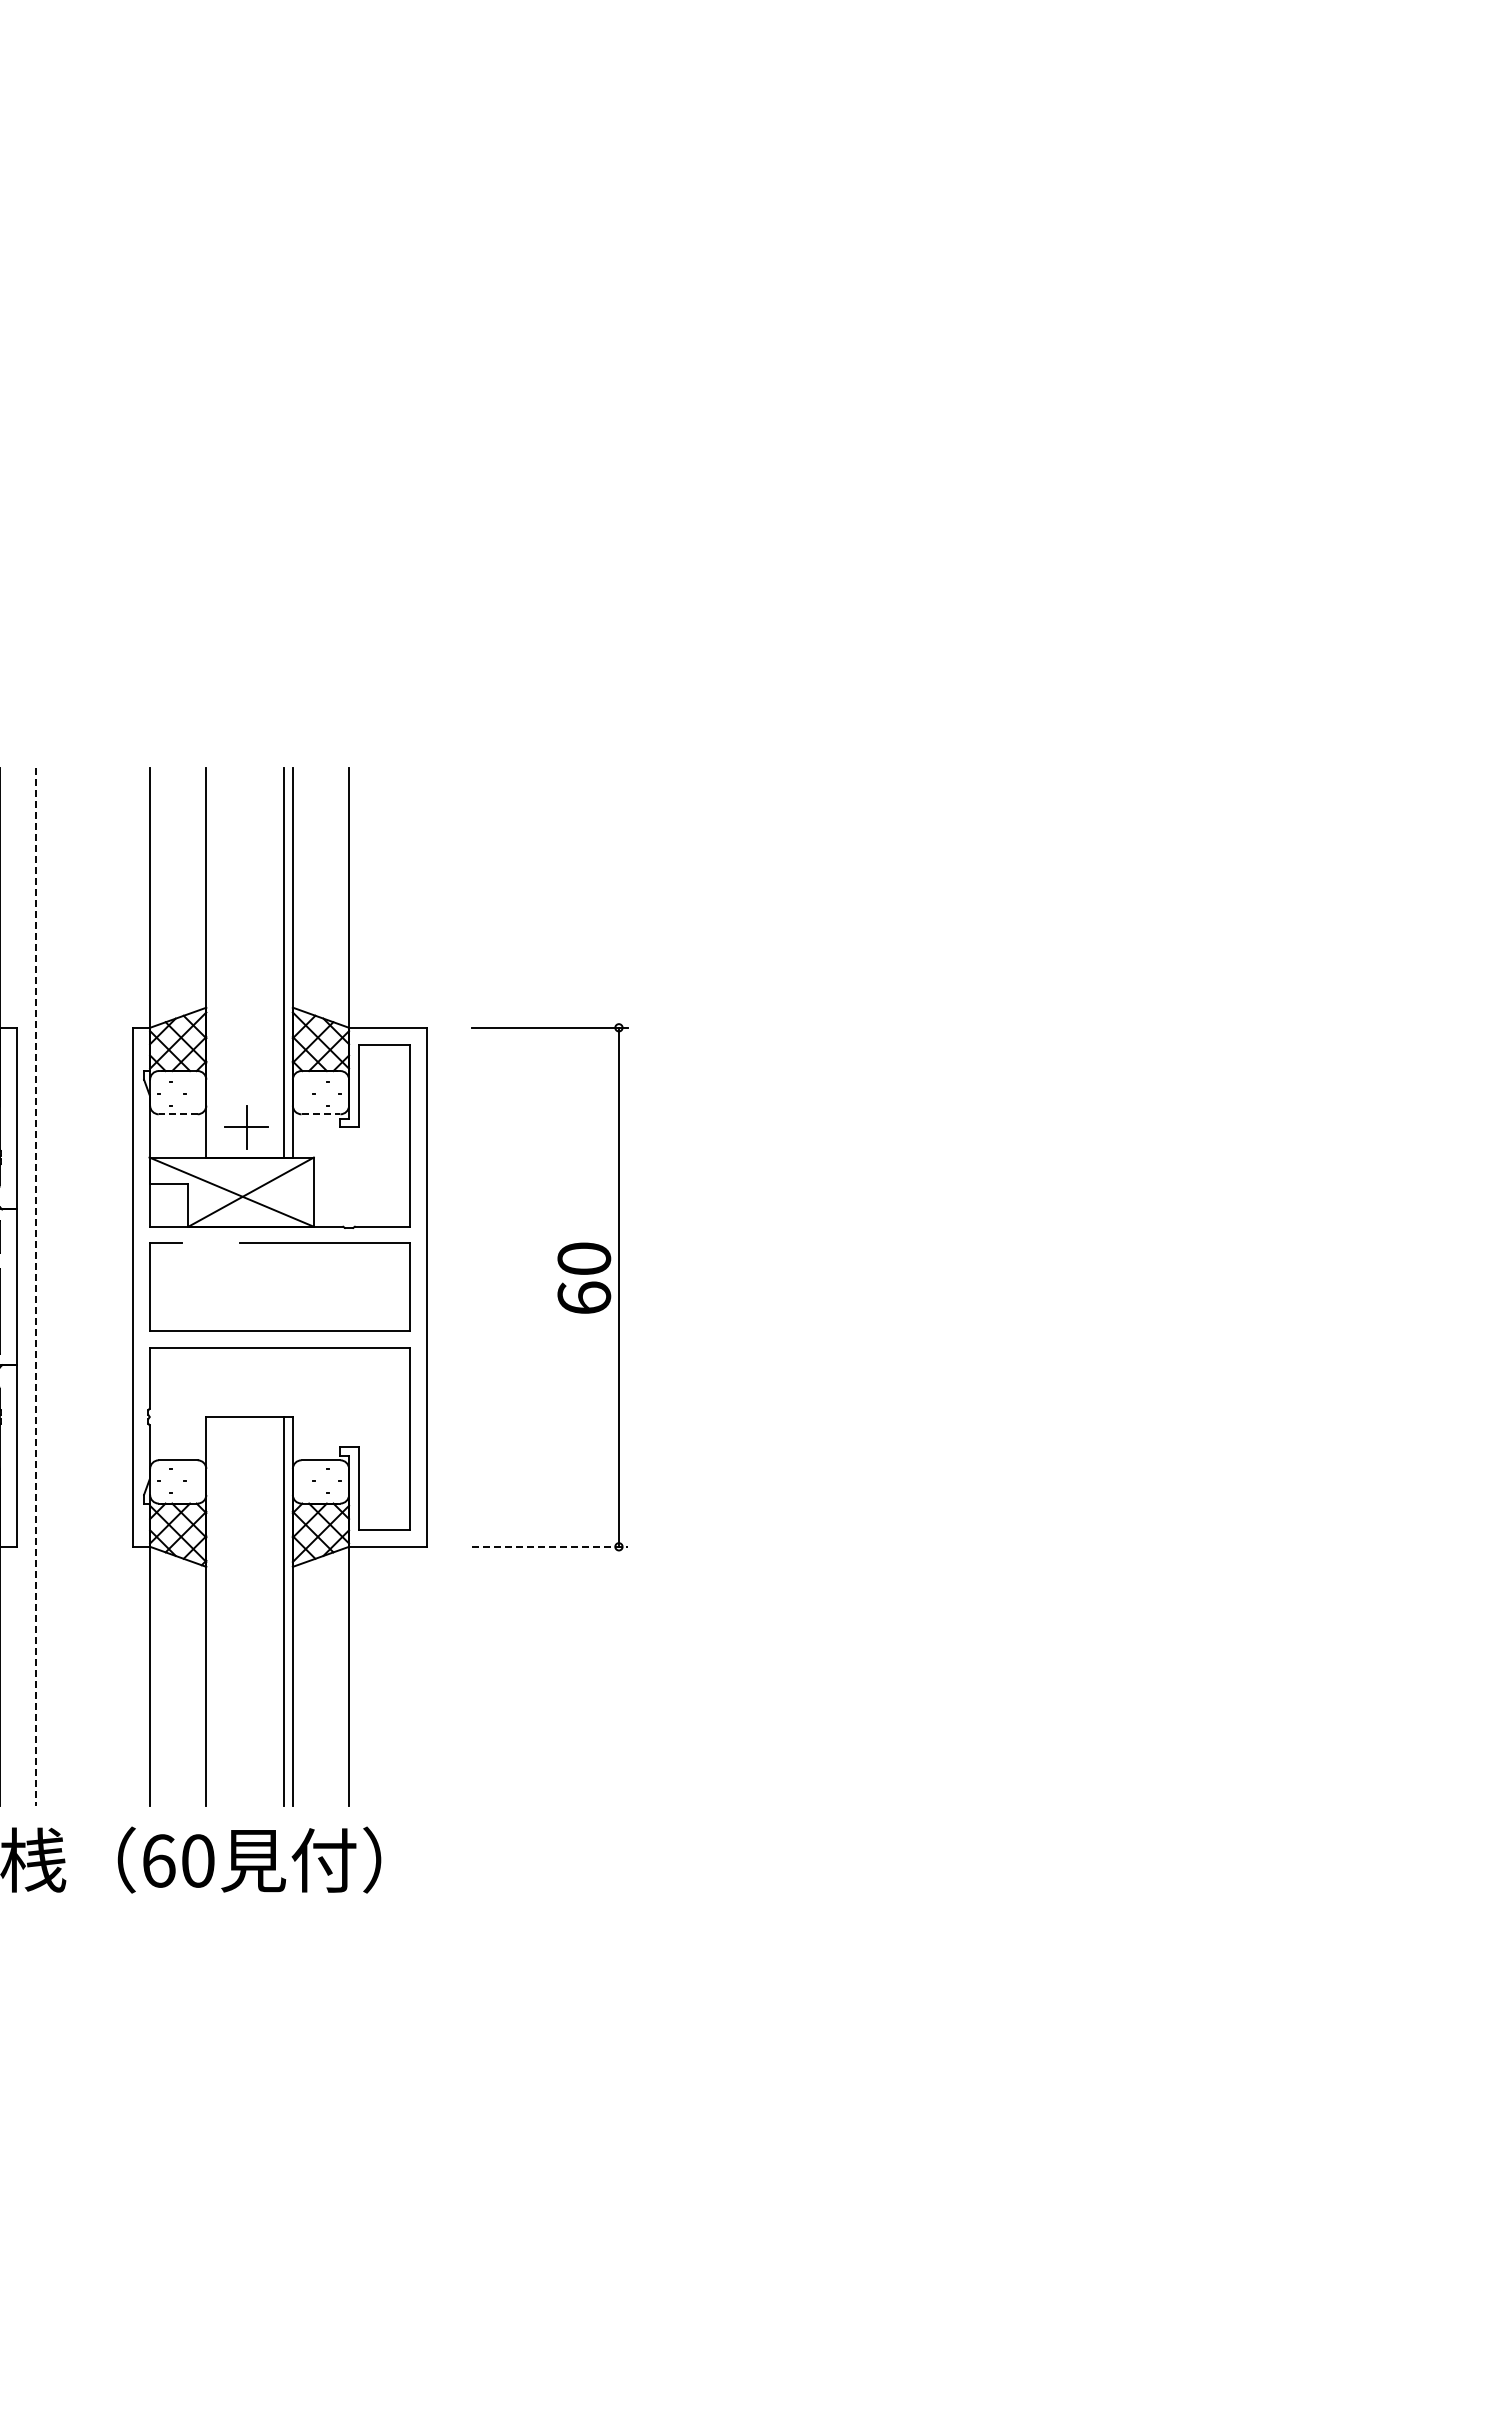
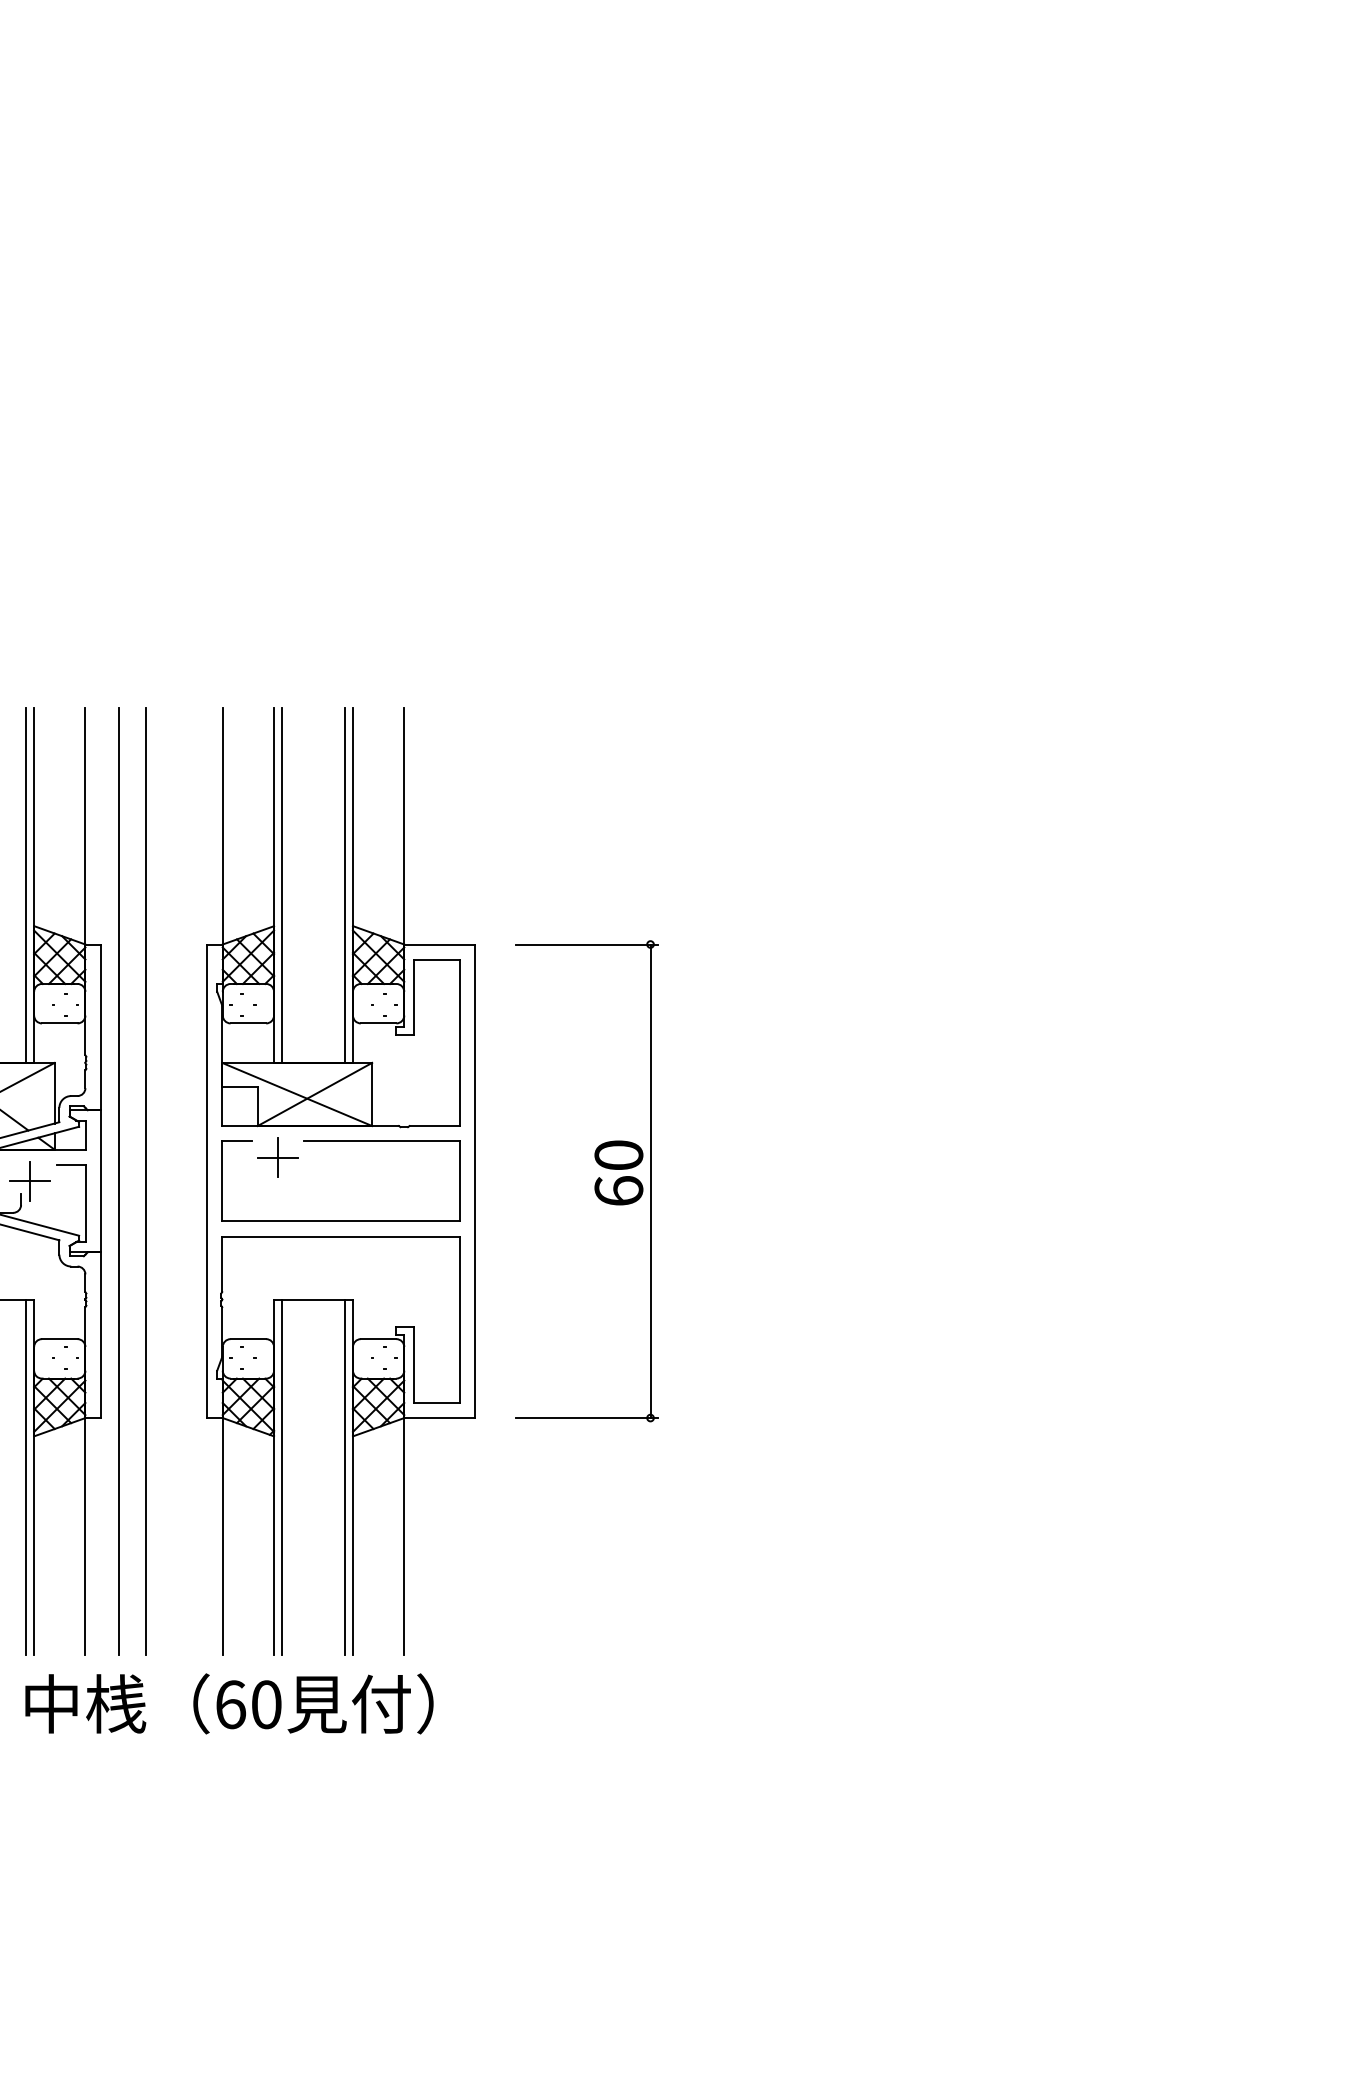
line: (215, 962) -> (282, 884), added
line: (177, 1114) -> (247, 1023), dashed -> solid
line: (321, 1114) -> (379, 1023), dashed -> solid
part: (246, 1127) -> (277, 1157), moved
line: (35, 1287) -> (118, 1181), dashed -> solid
line: (66, 1287) -> (146, 1181), added
line: (549, 1546) -> (587, 1417), dashed -> solid
line: (215, 1611) -> (282, 1477), added

